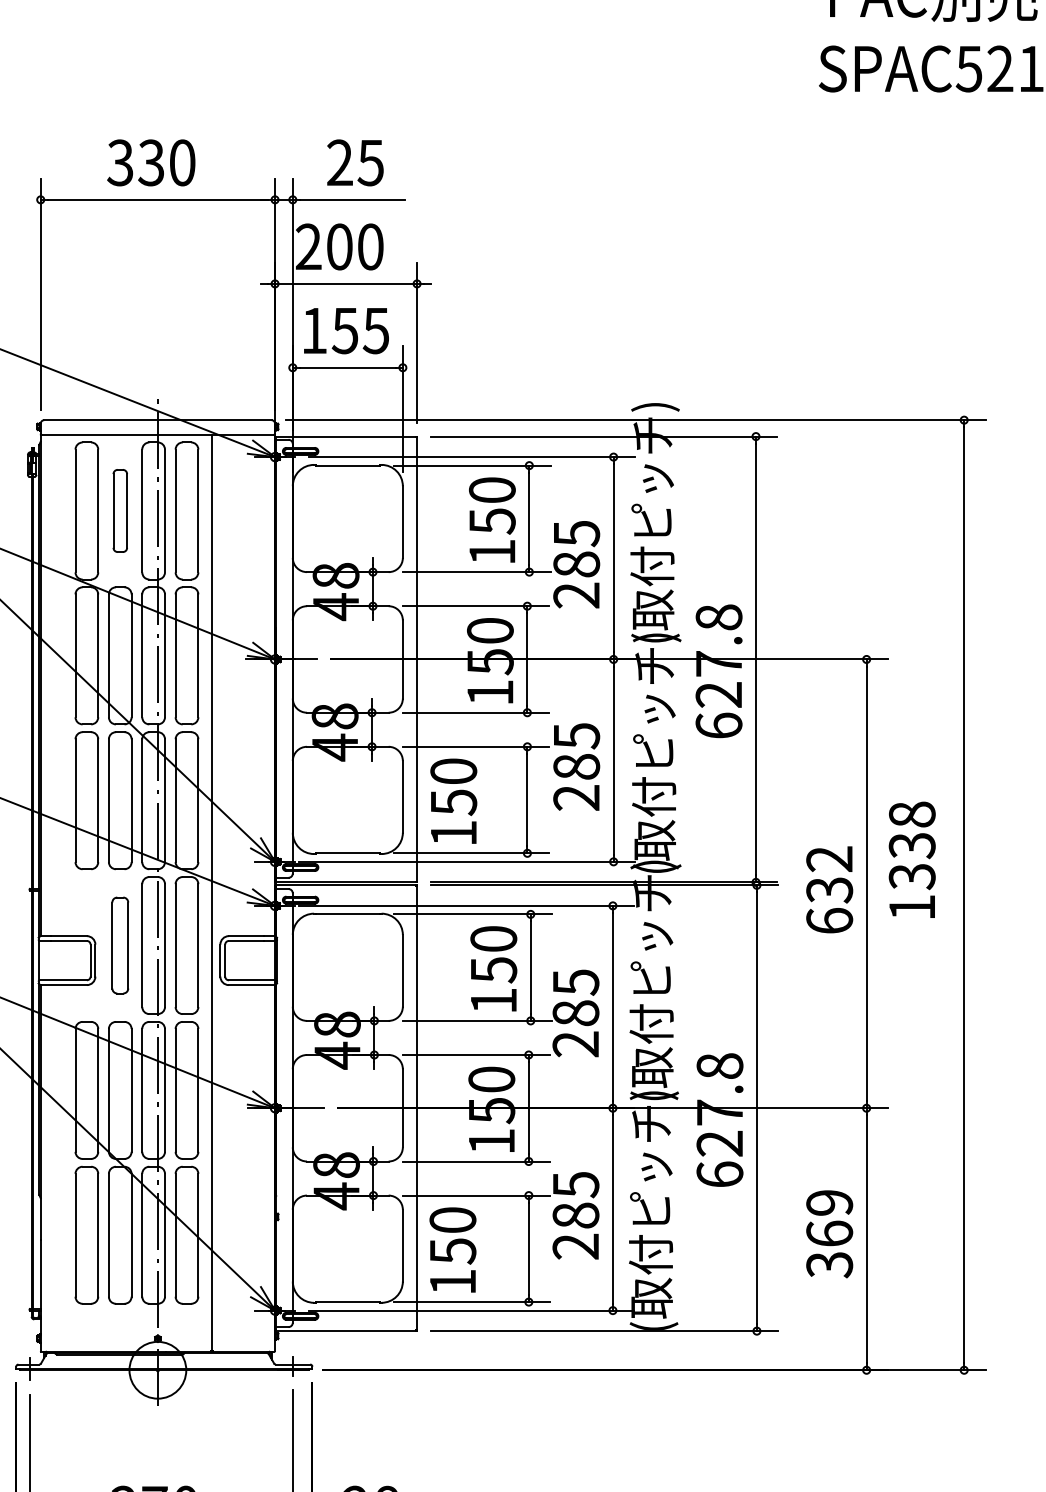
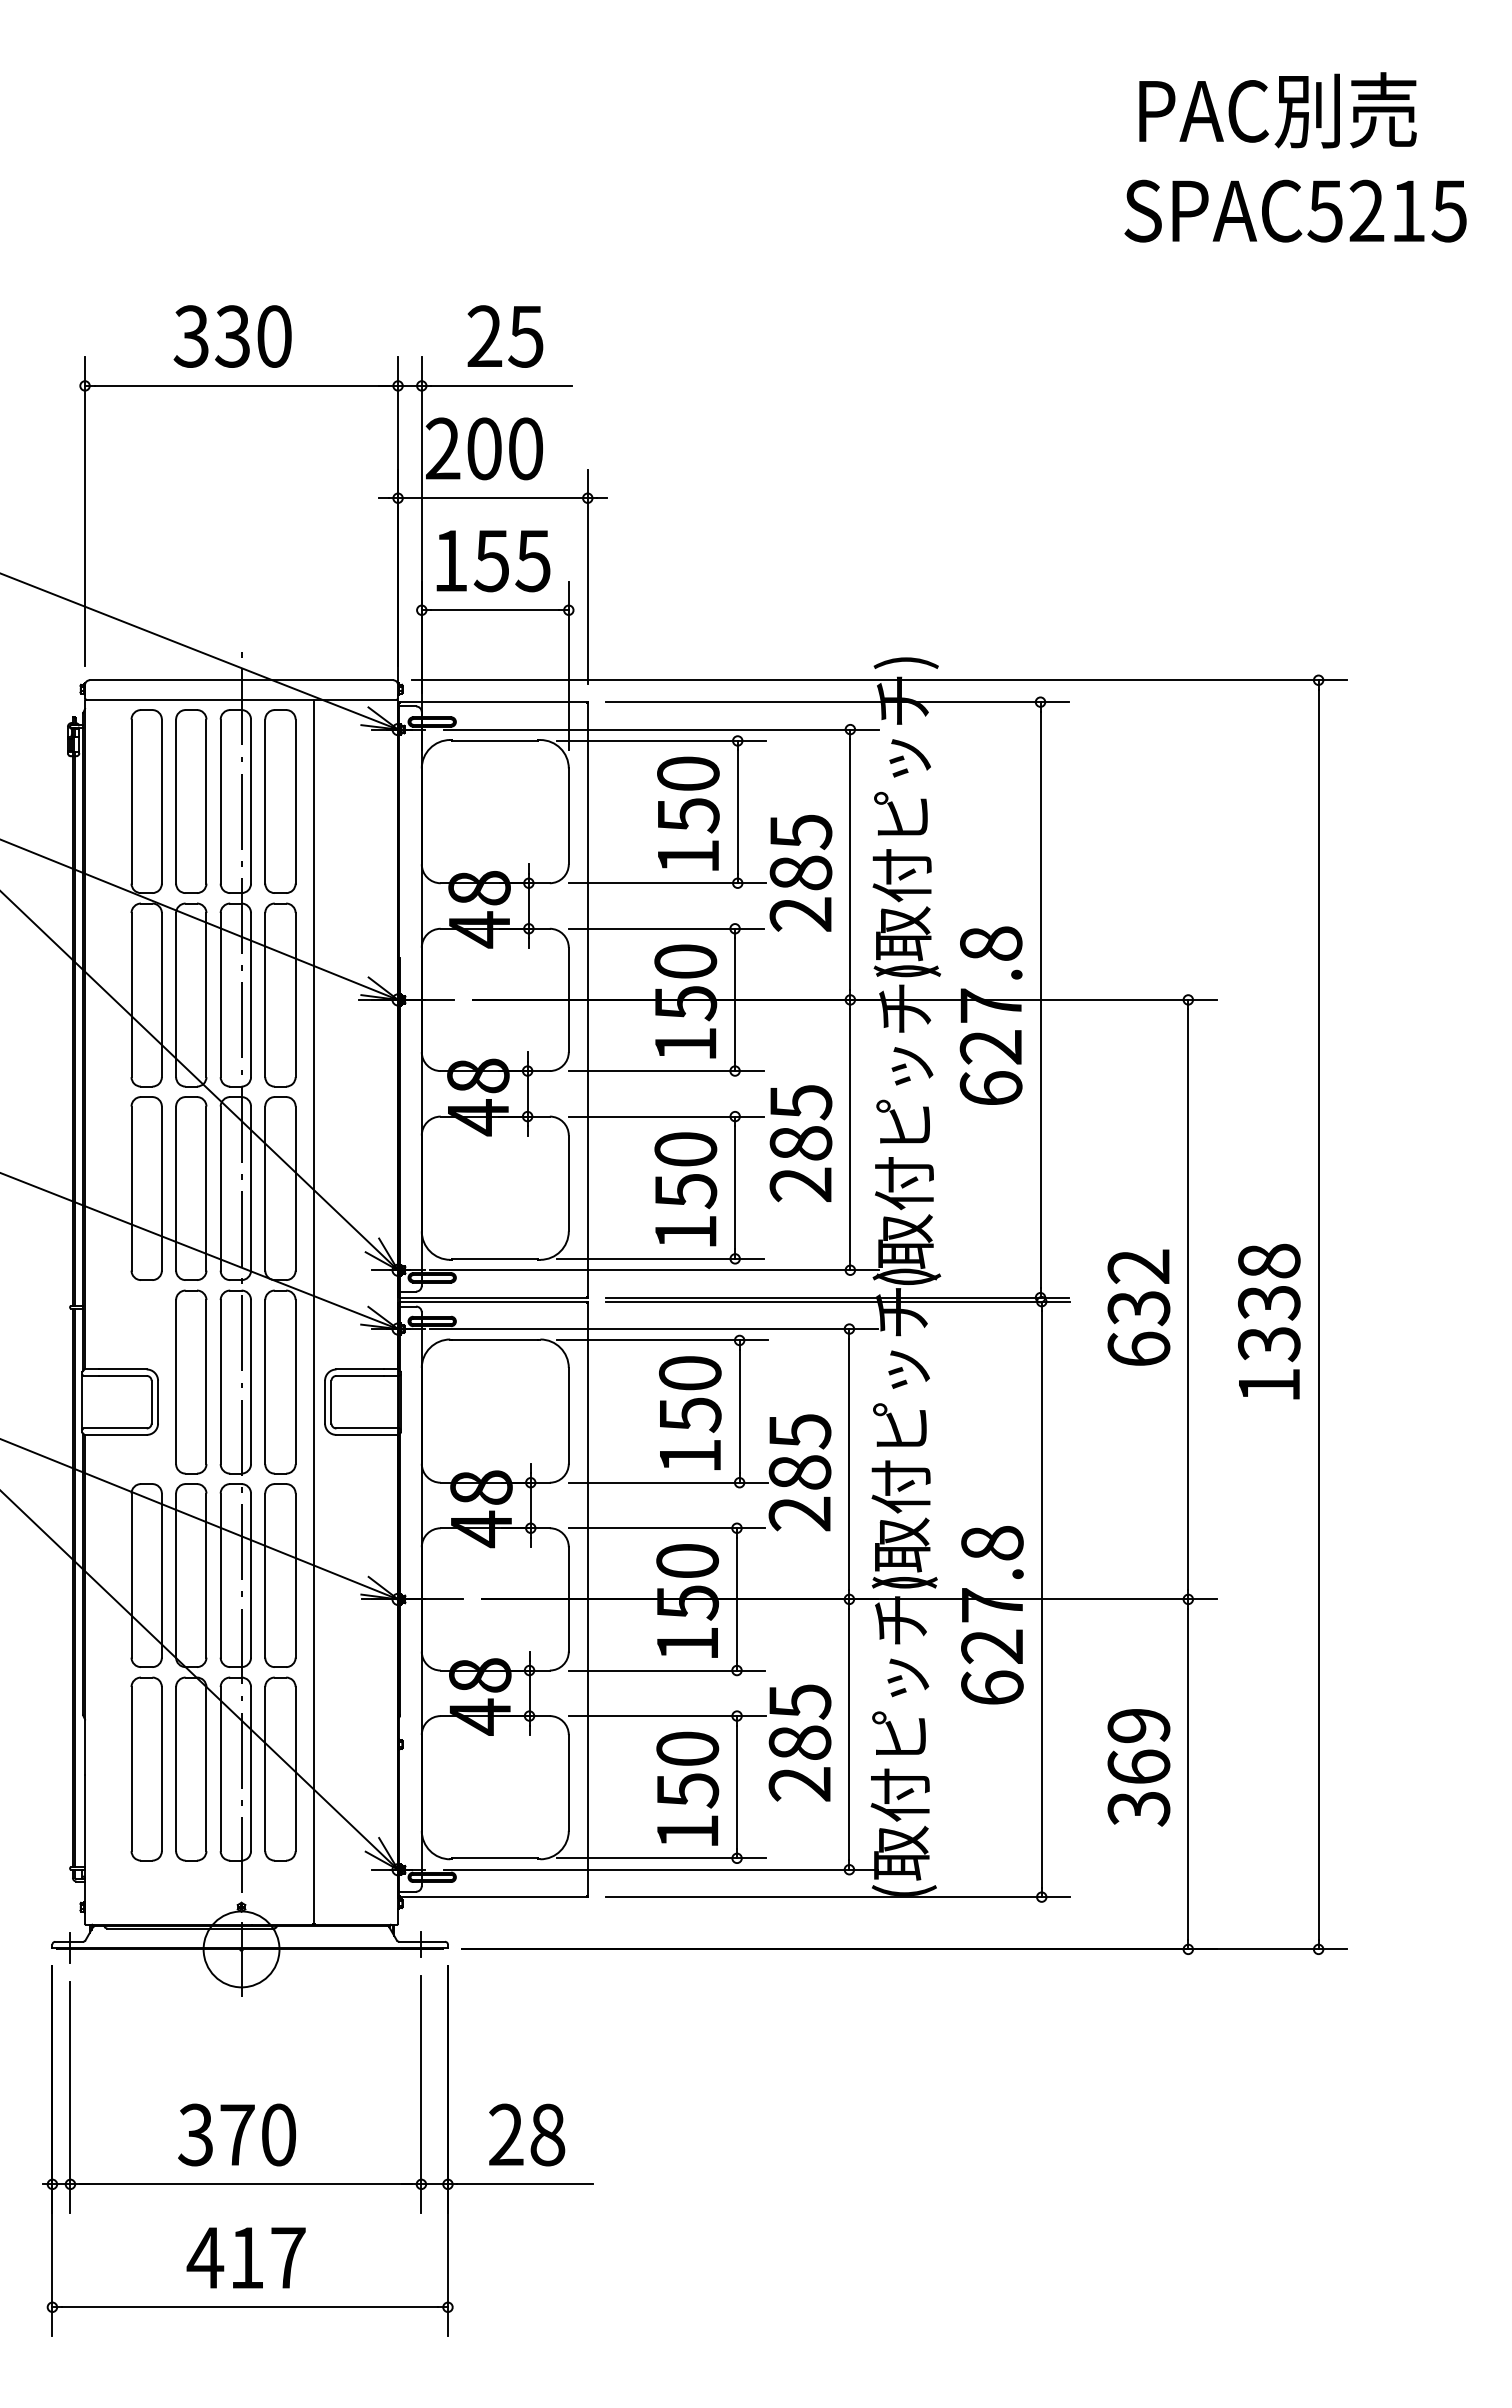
part: (120, 510) -> (191, 801), size x1.67
text: (453, 801) -> (685, 1189), moved
text: (912, 859) -> (1269, 1321), moved
part: (120, 945) -> (191, 1381), size x1.43
text: (452, 1249) -> (687, 1788), moved

